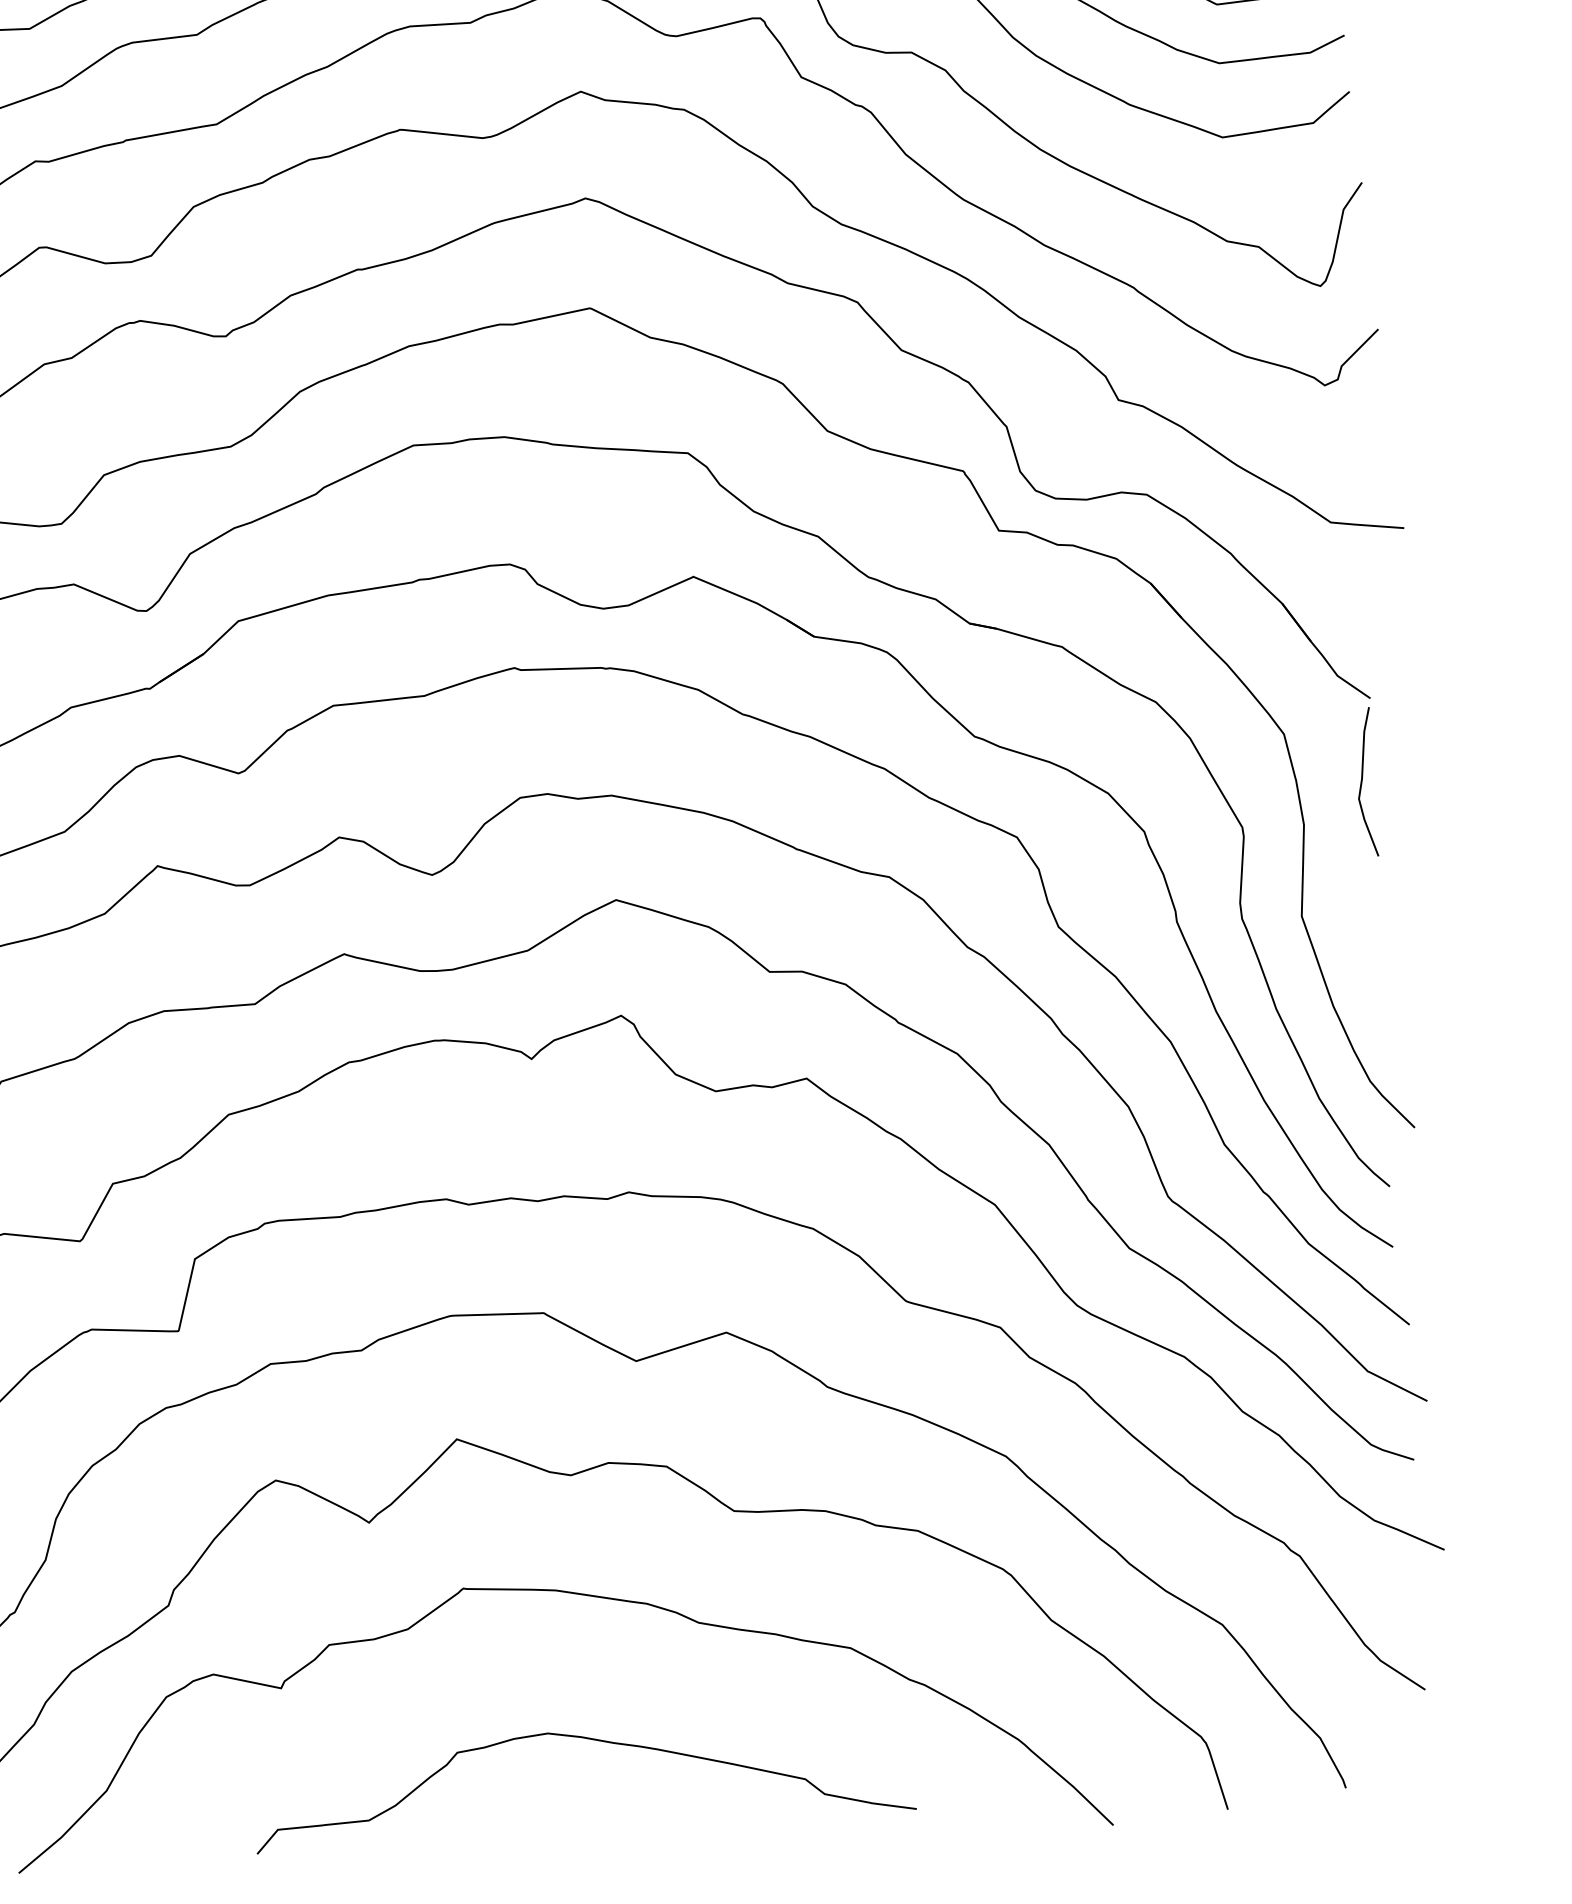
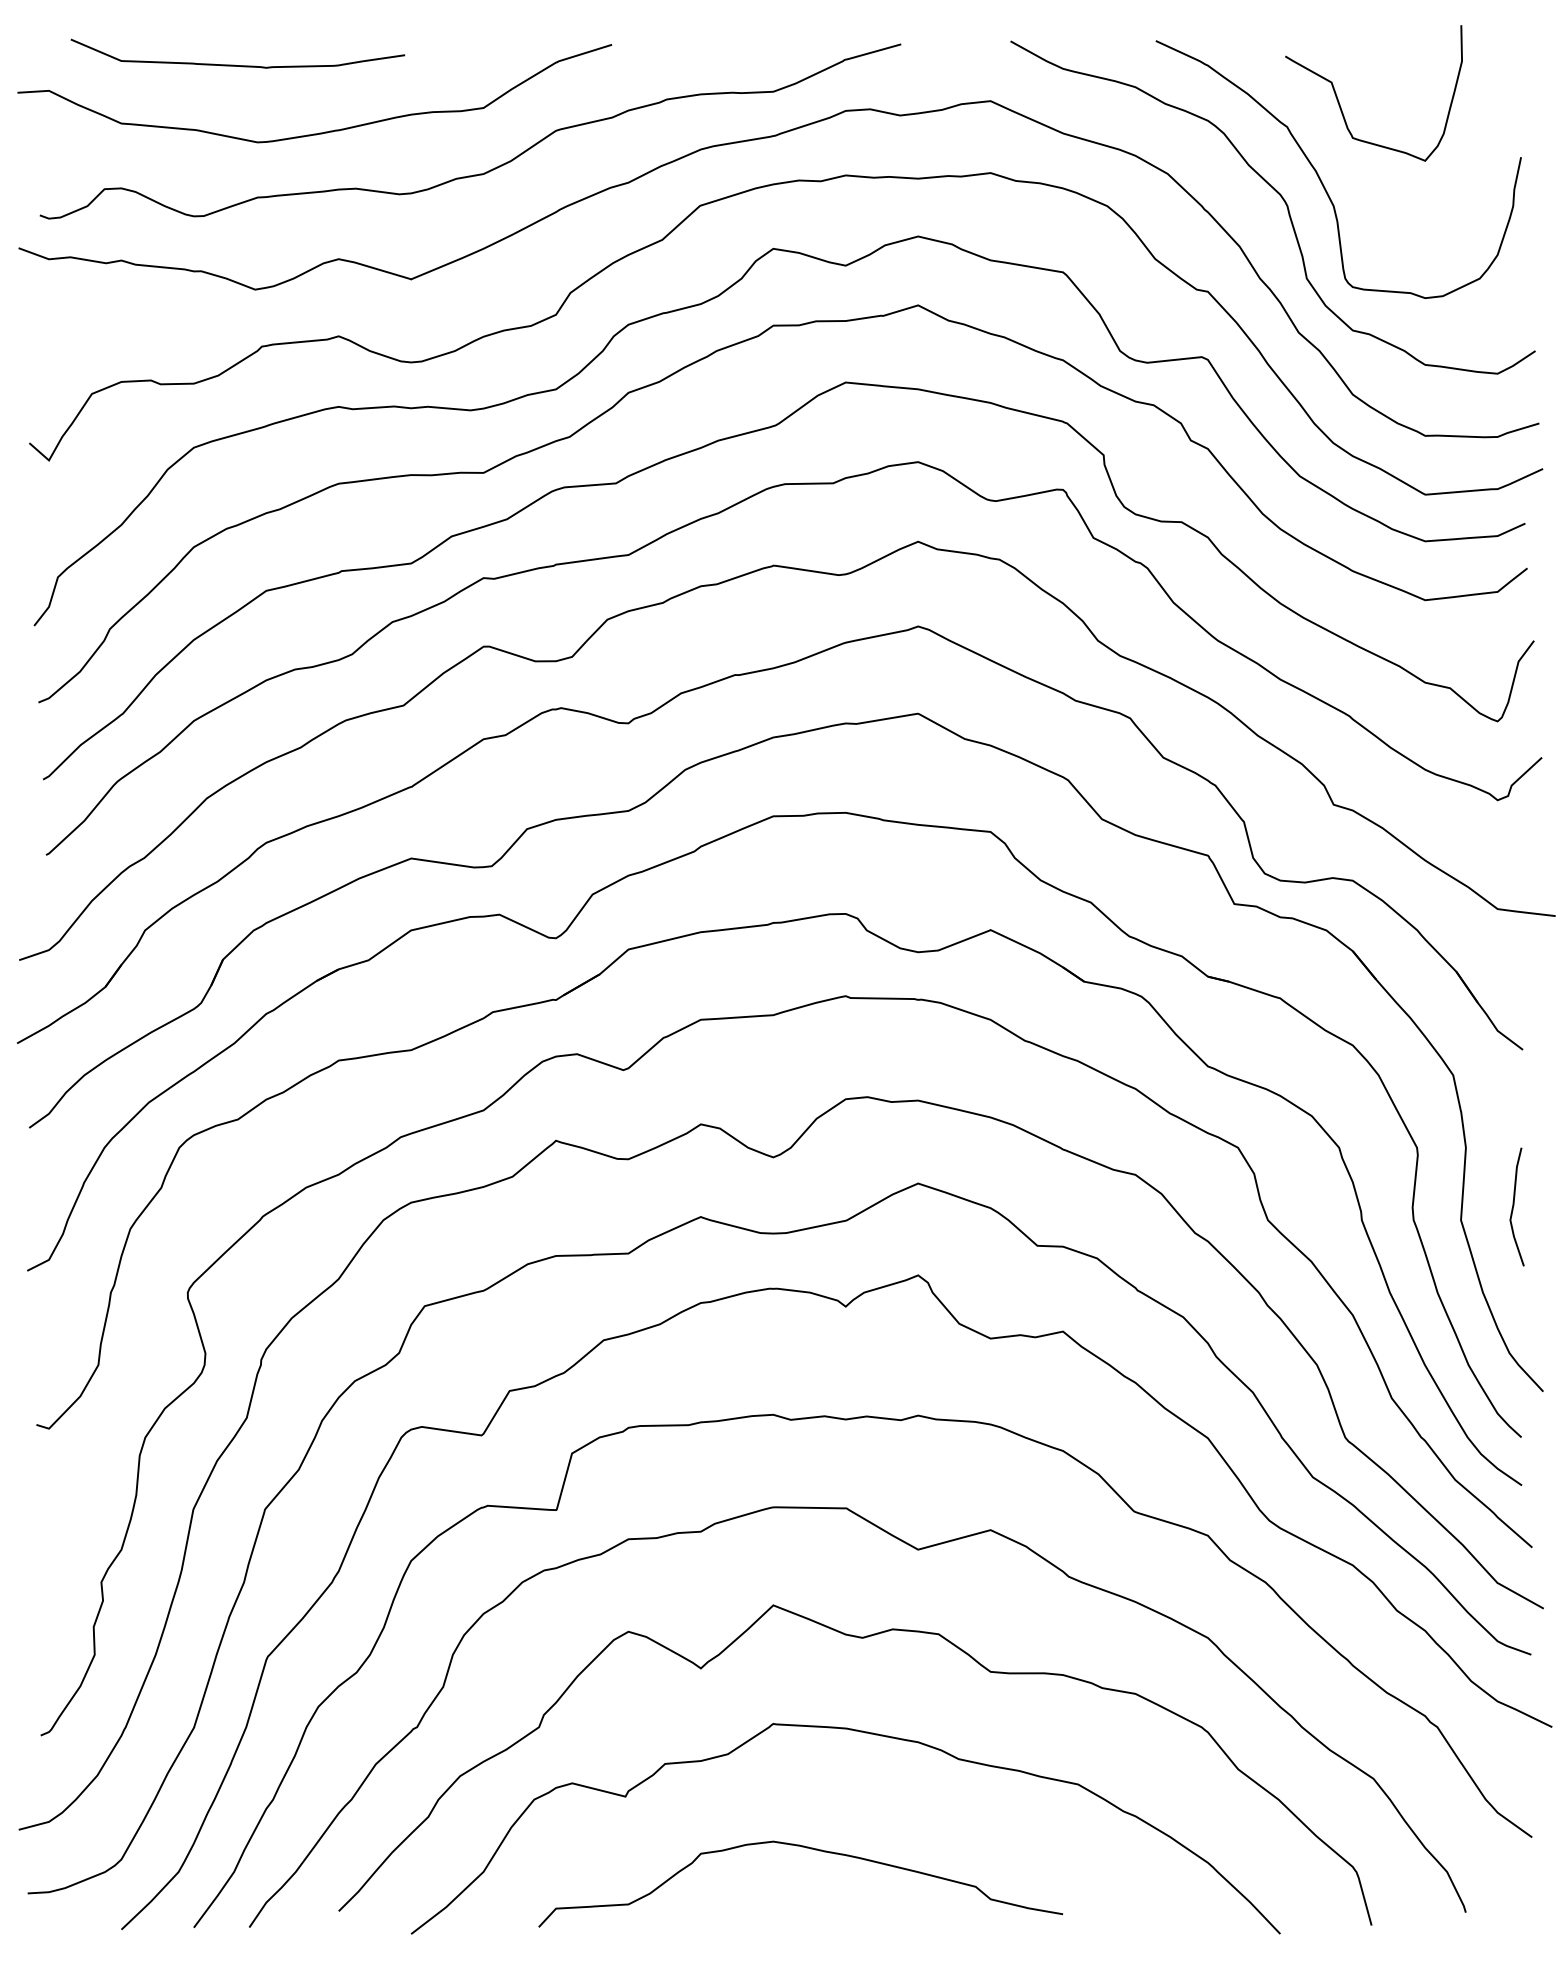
curve: (1363, 780) -> (1514, 1205), moved
curve: (595, 1741) -> (810, 1849), moved

